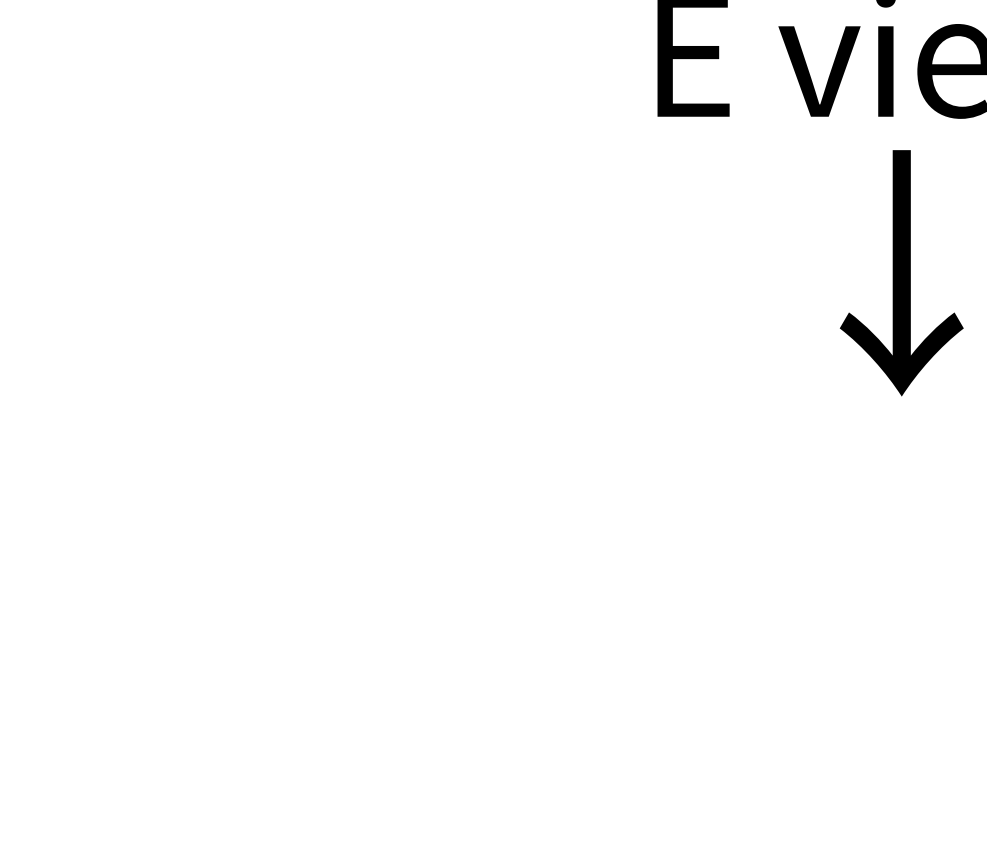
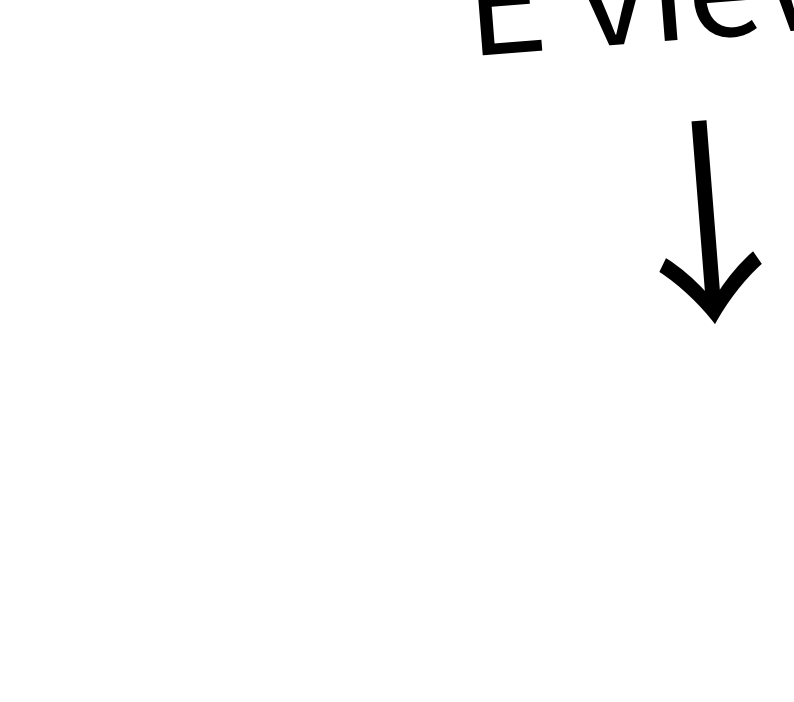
text: (901, 273) -> (706, 222), moved

